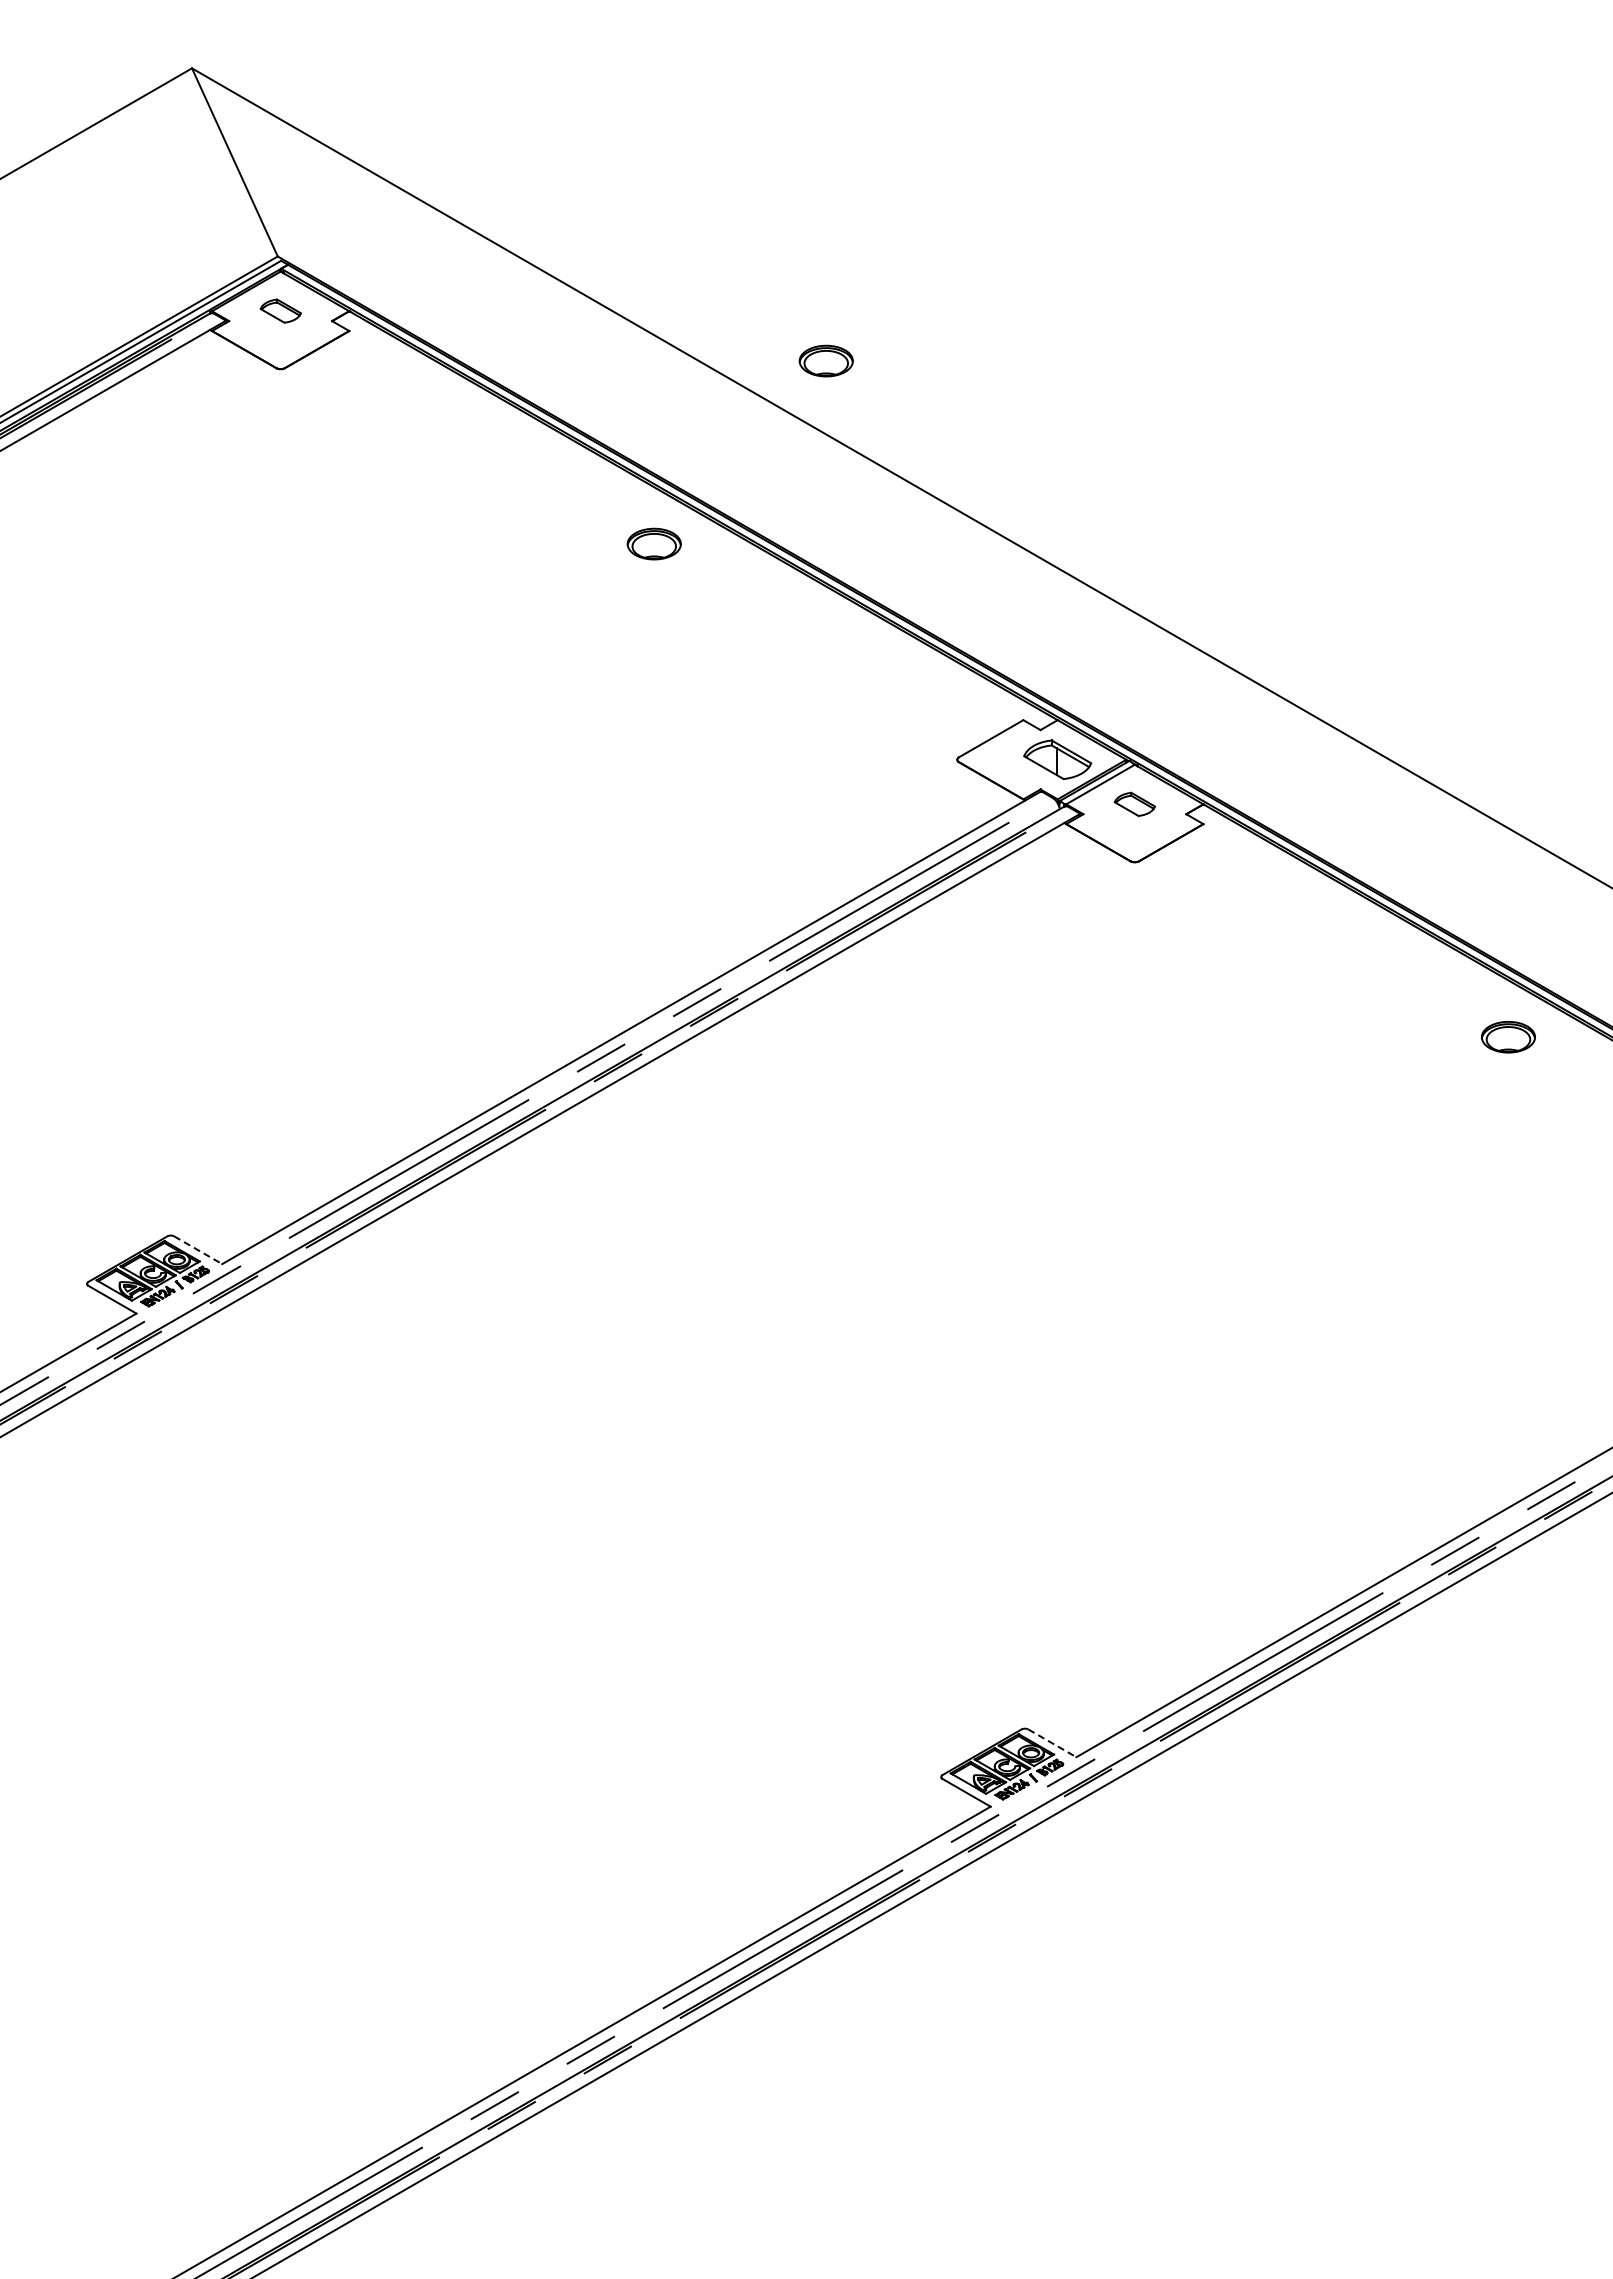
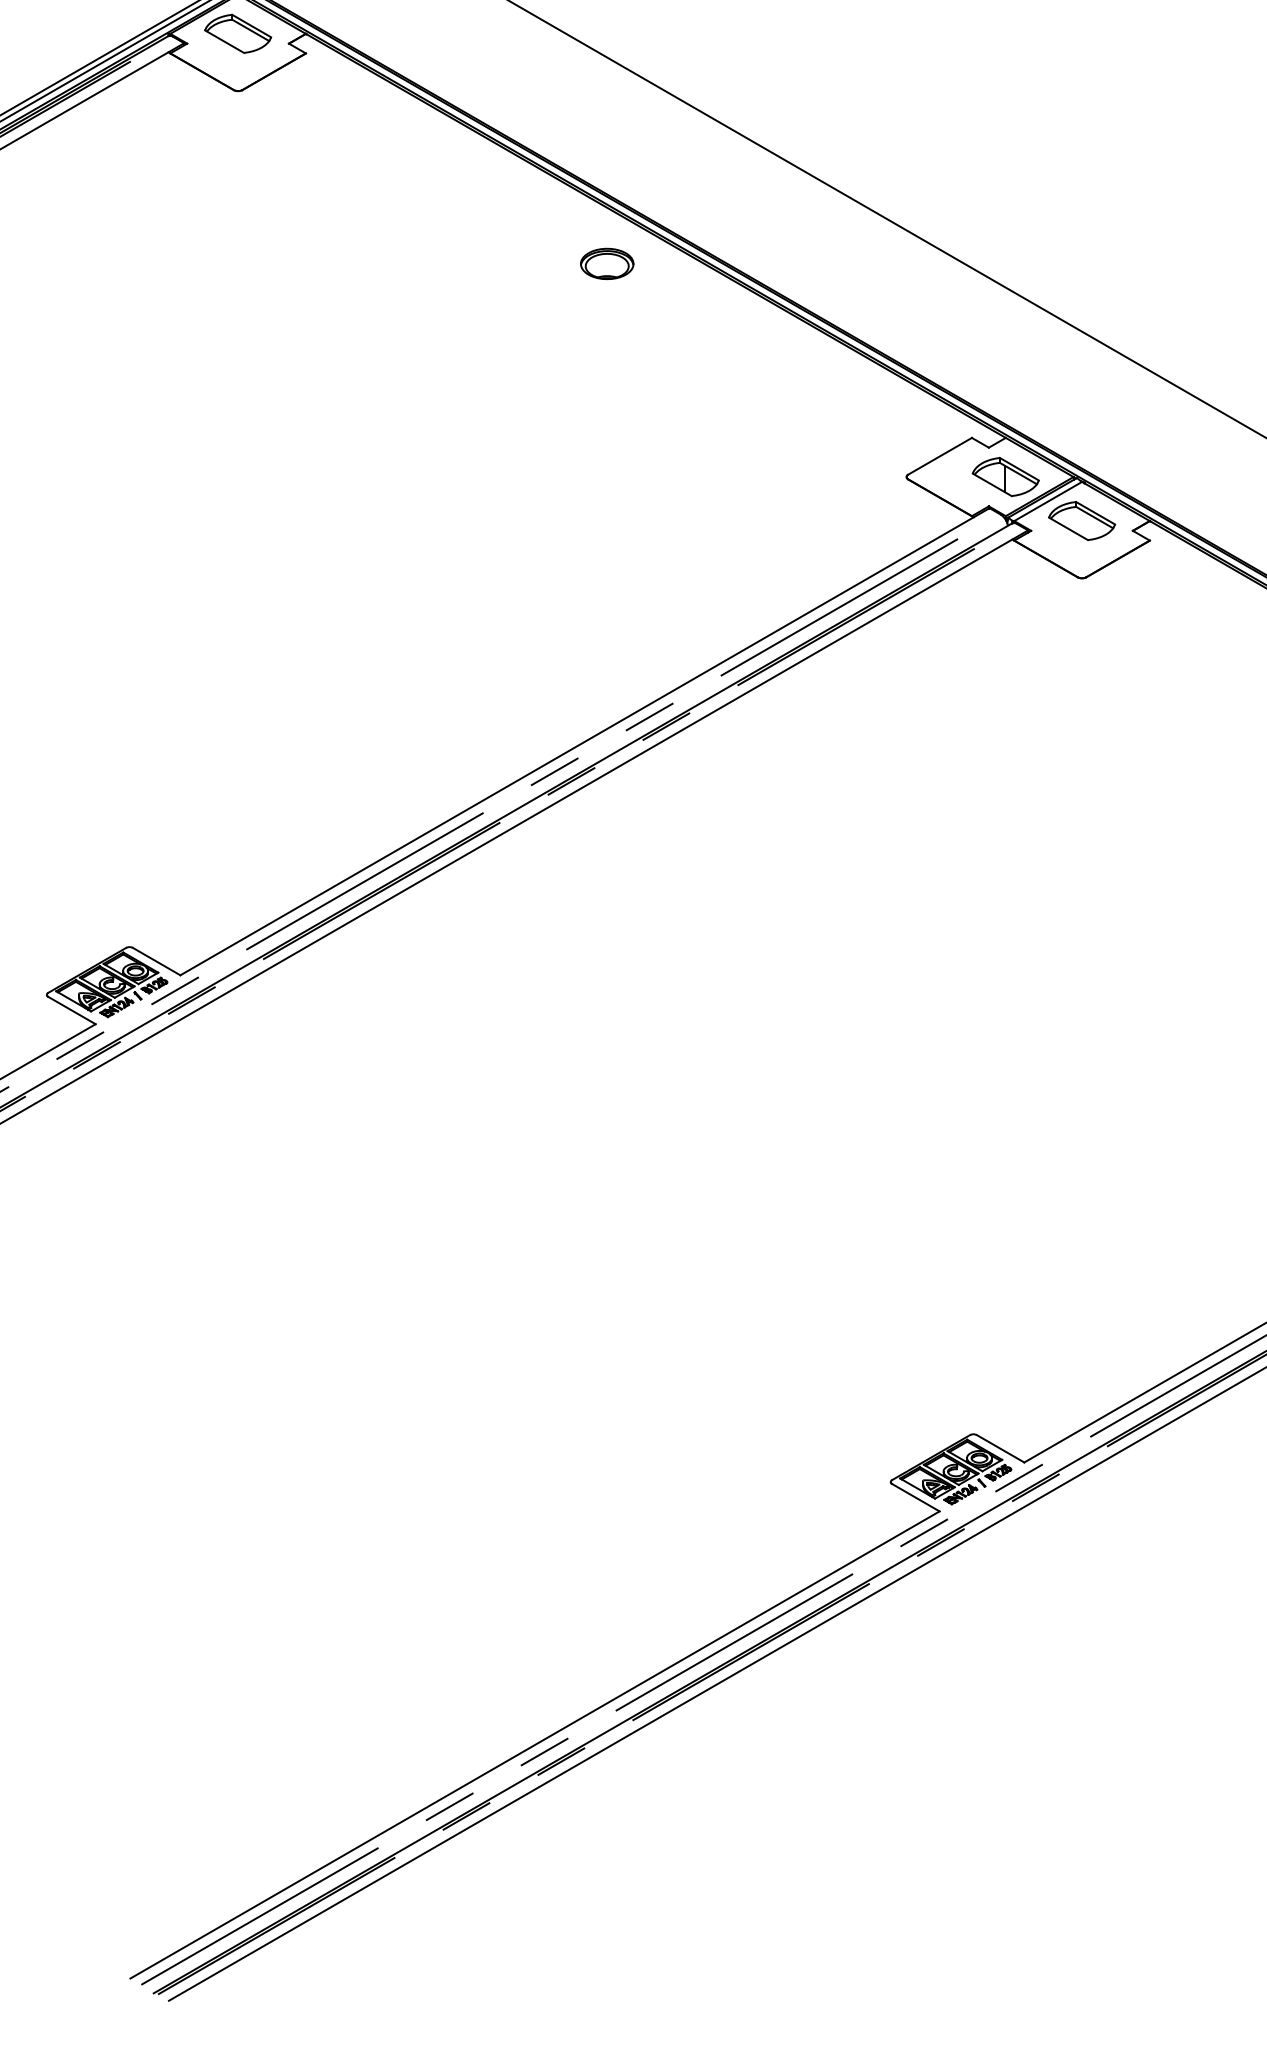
part: (280, 310) -> (237, 33), size x1.67
part: (825, 360) -> (776, 82), removed
part: (1134, 804) -> (1081, 521), size x1.67
line: (198, 1250) -> (156, 961), dashed -> solid
line: (1052, 1743) -> (1000, 1448), dashed -> solid

